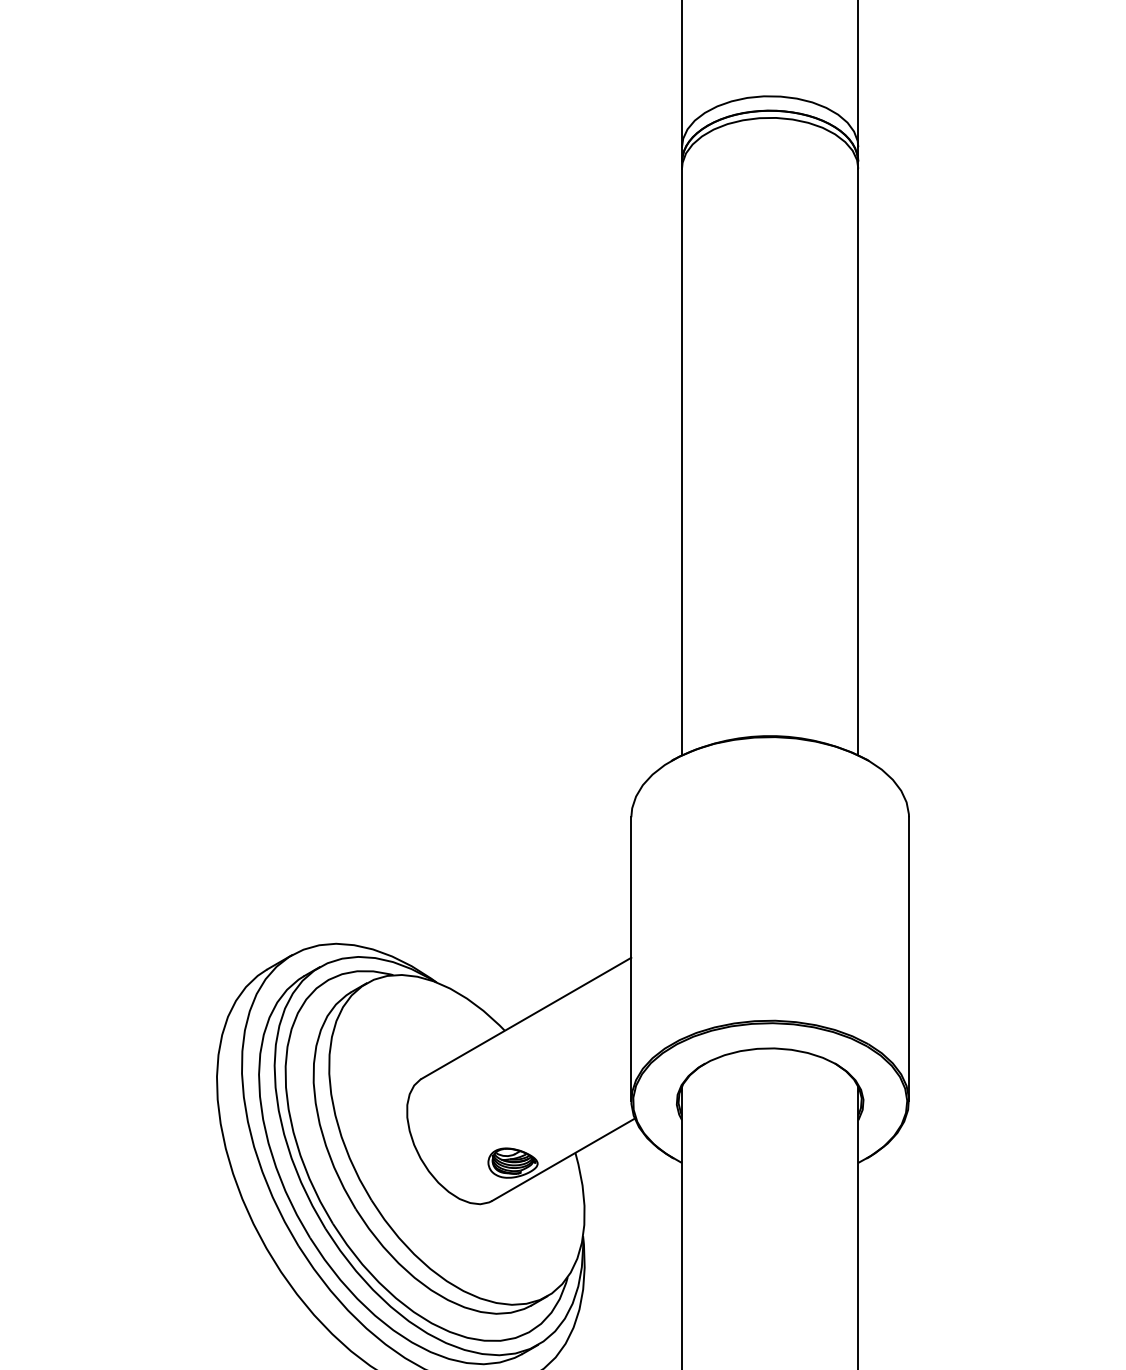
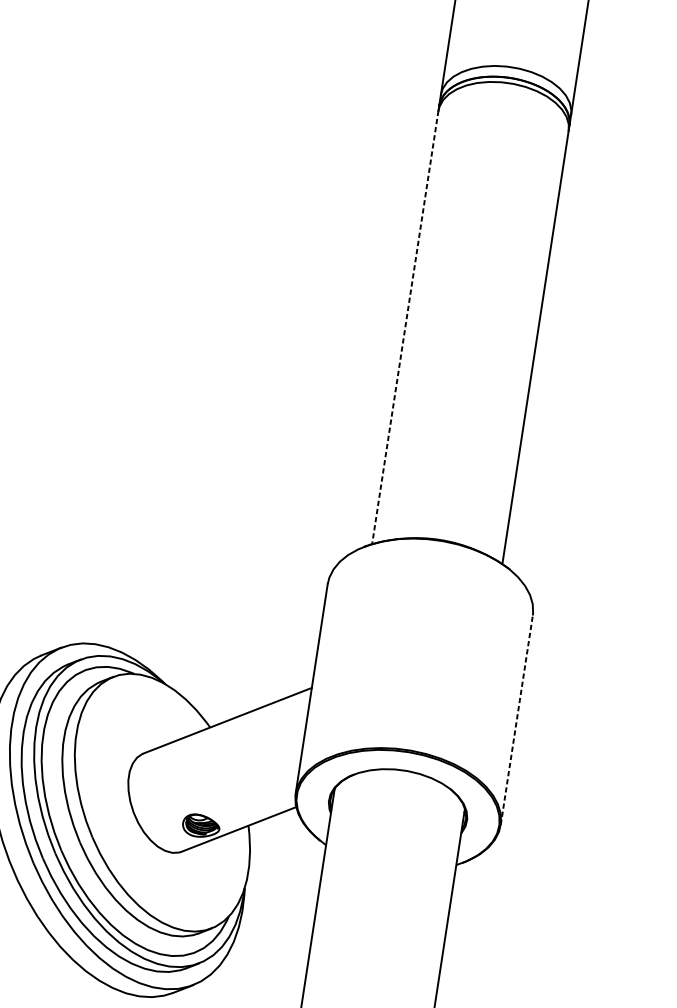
line: (682, 462) -> (405, 327), solid -> dashed
line: (909, 959) -> (517, 720), solid -> dashed

